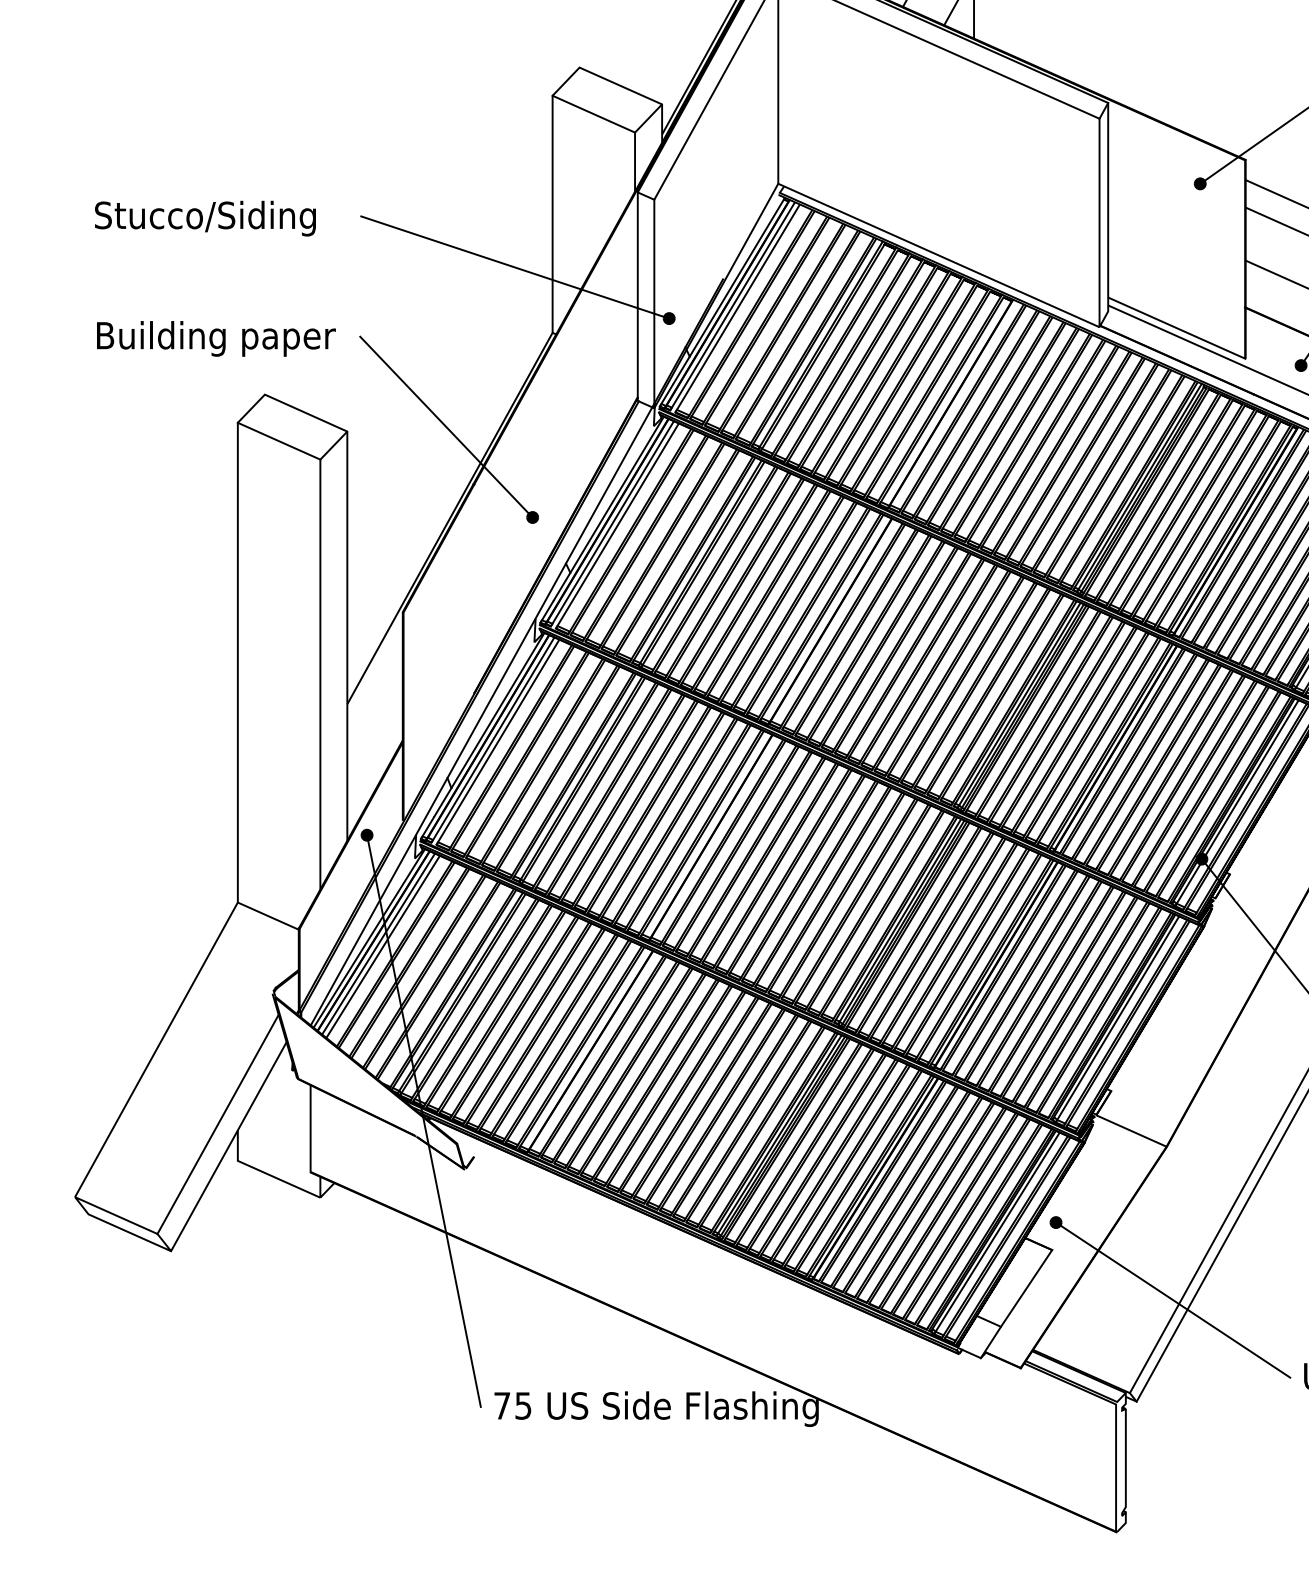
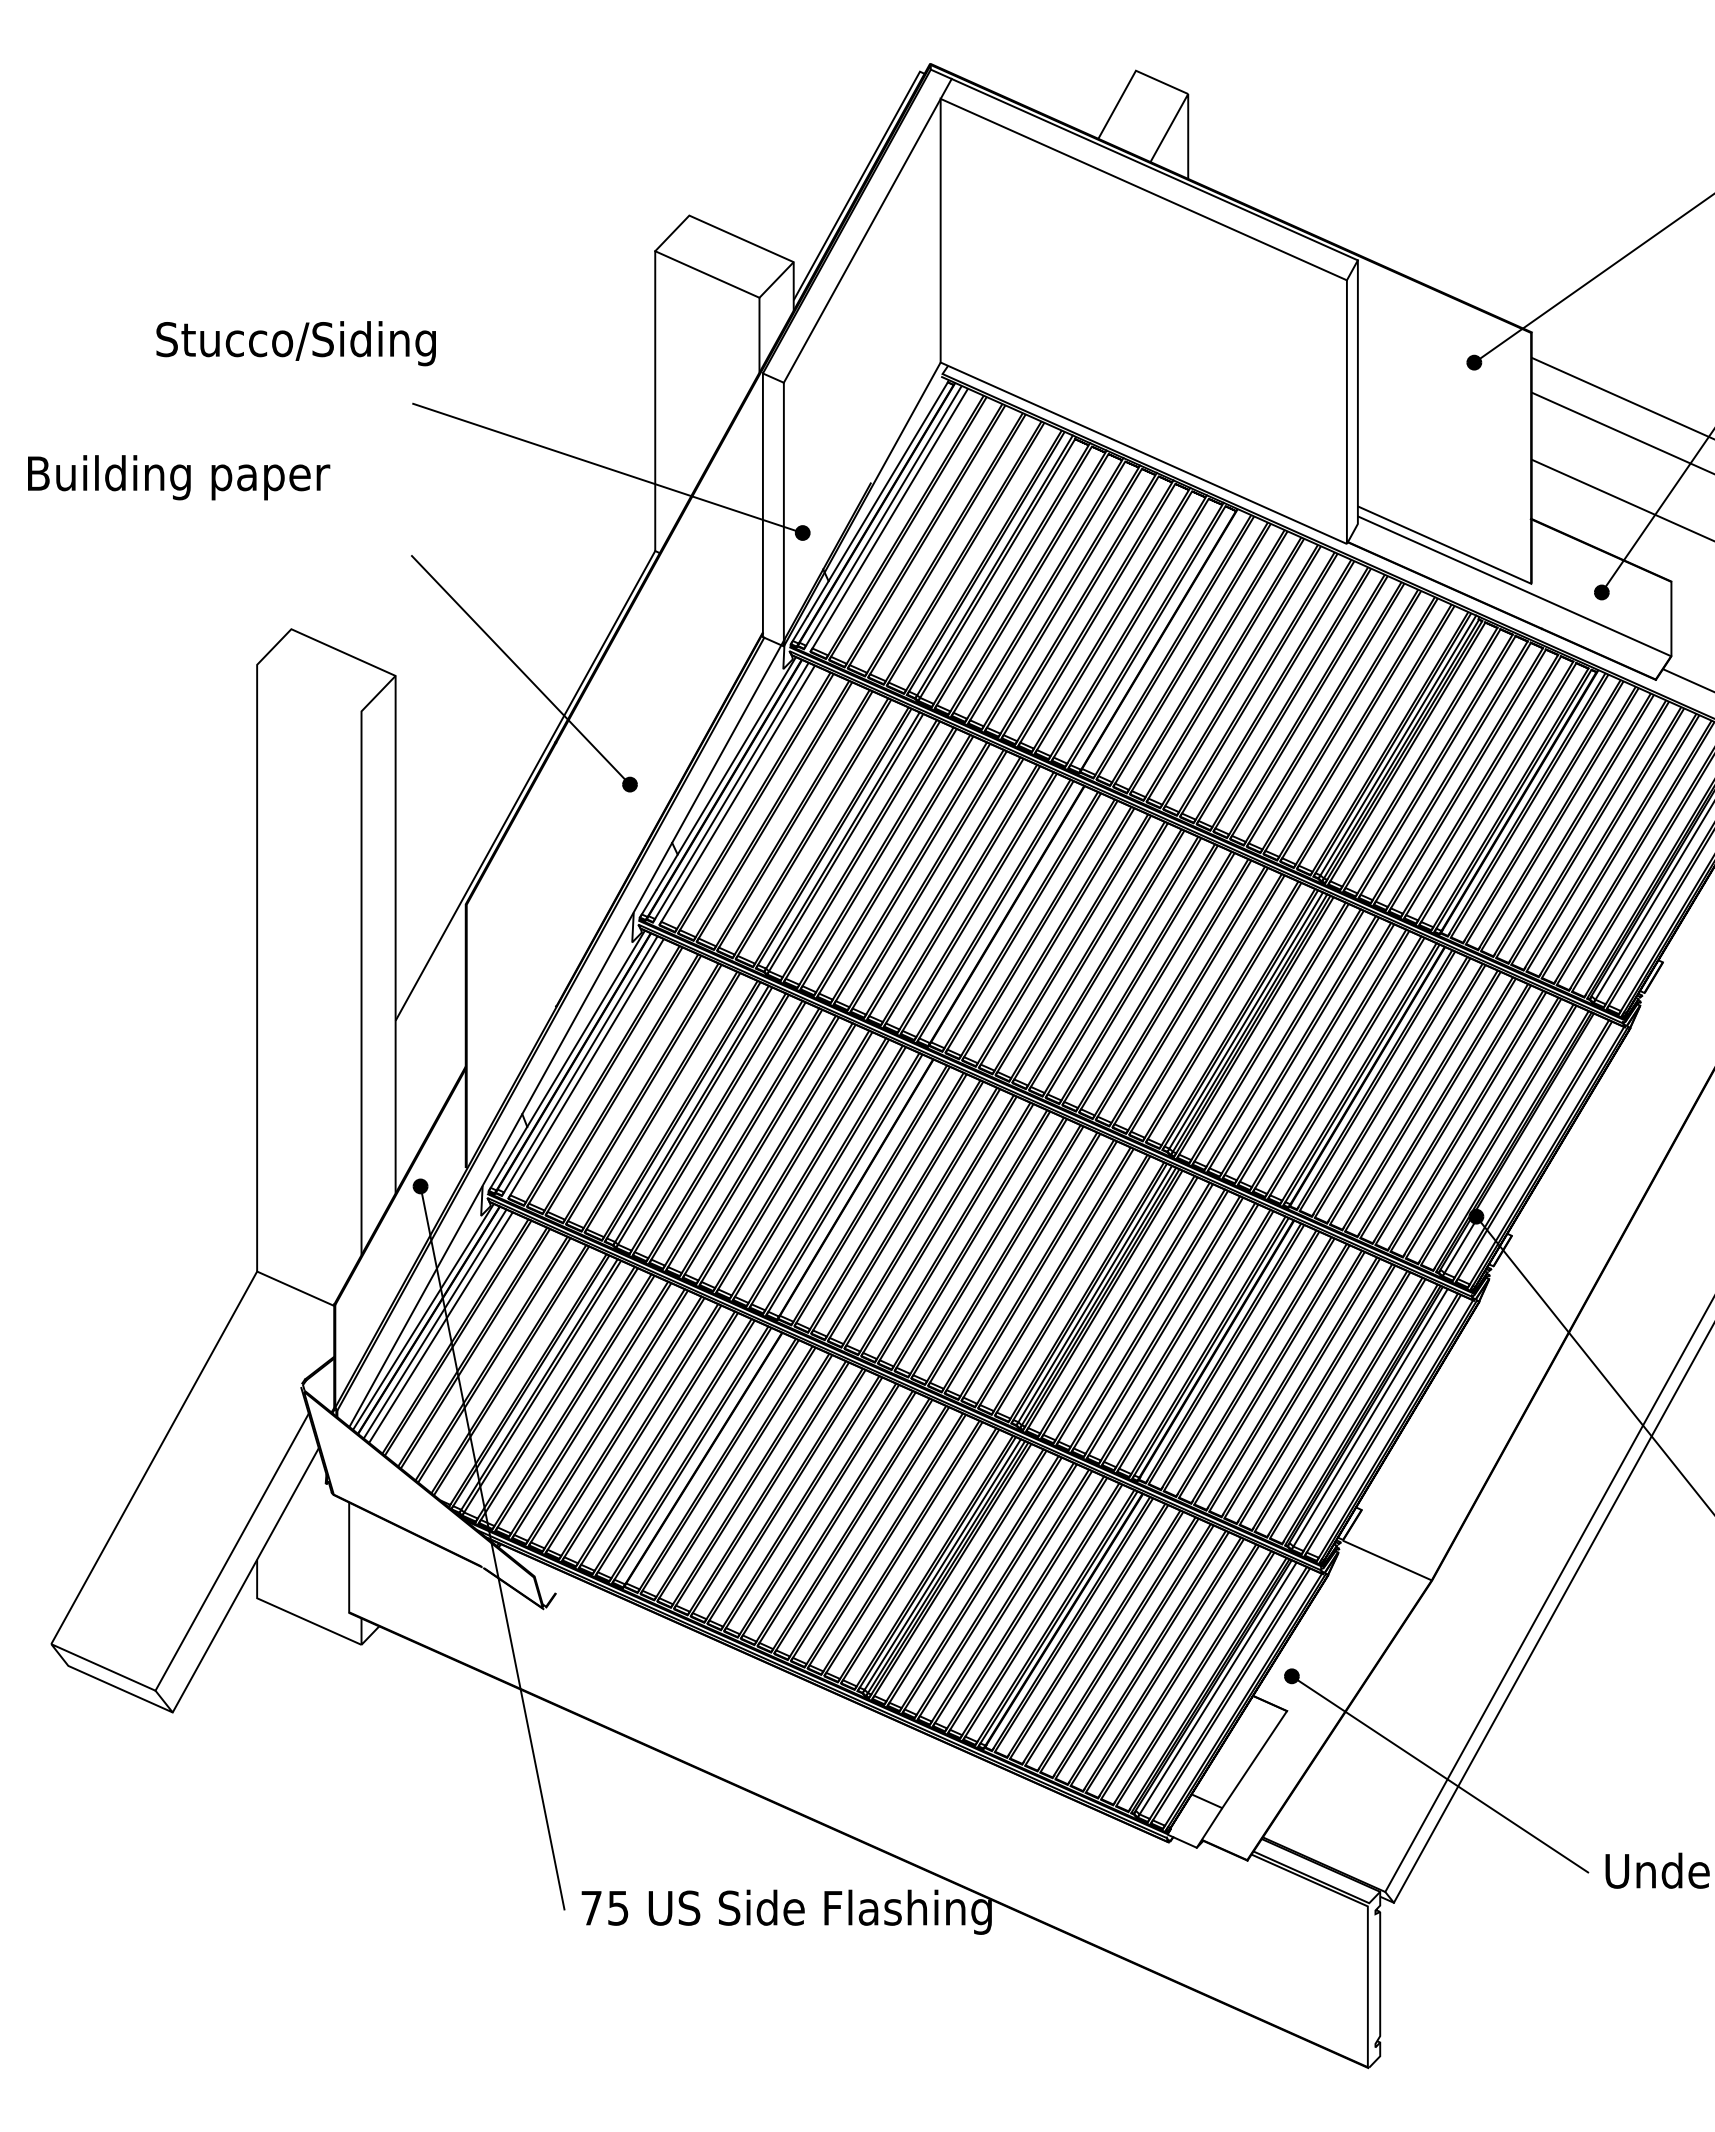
text: (204, 218) -> (295, 343), moved
text: (216, 338) -> (179, 477), moved
line: (279, 440) -> (309, 687), removed
line: (1251, 777) -> (1539, 1113), removed

